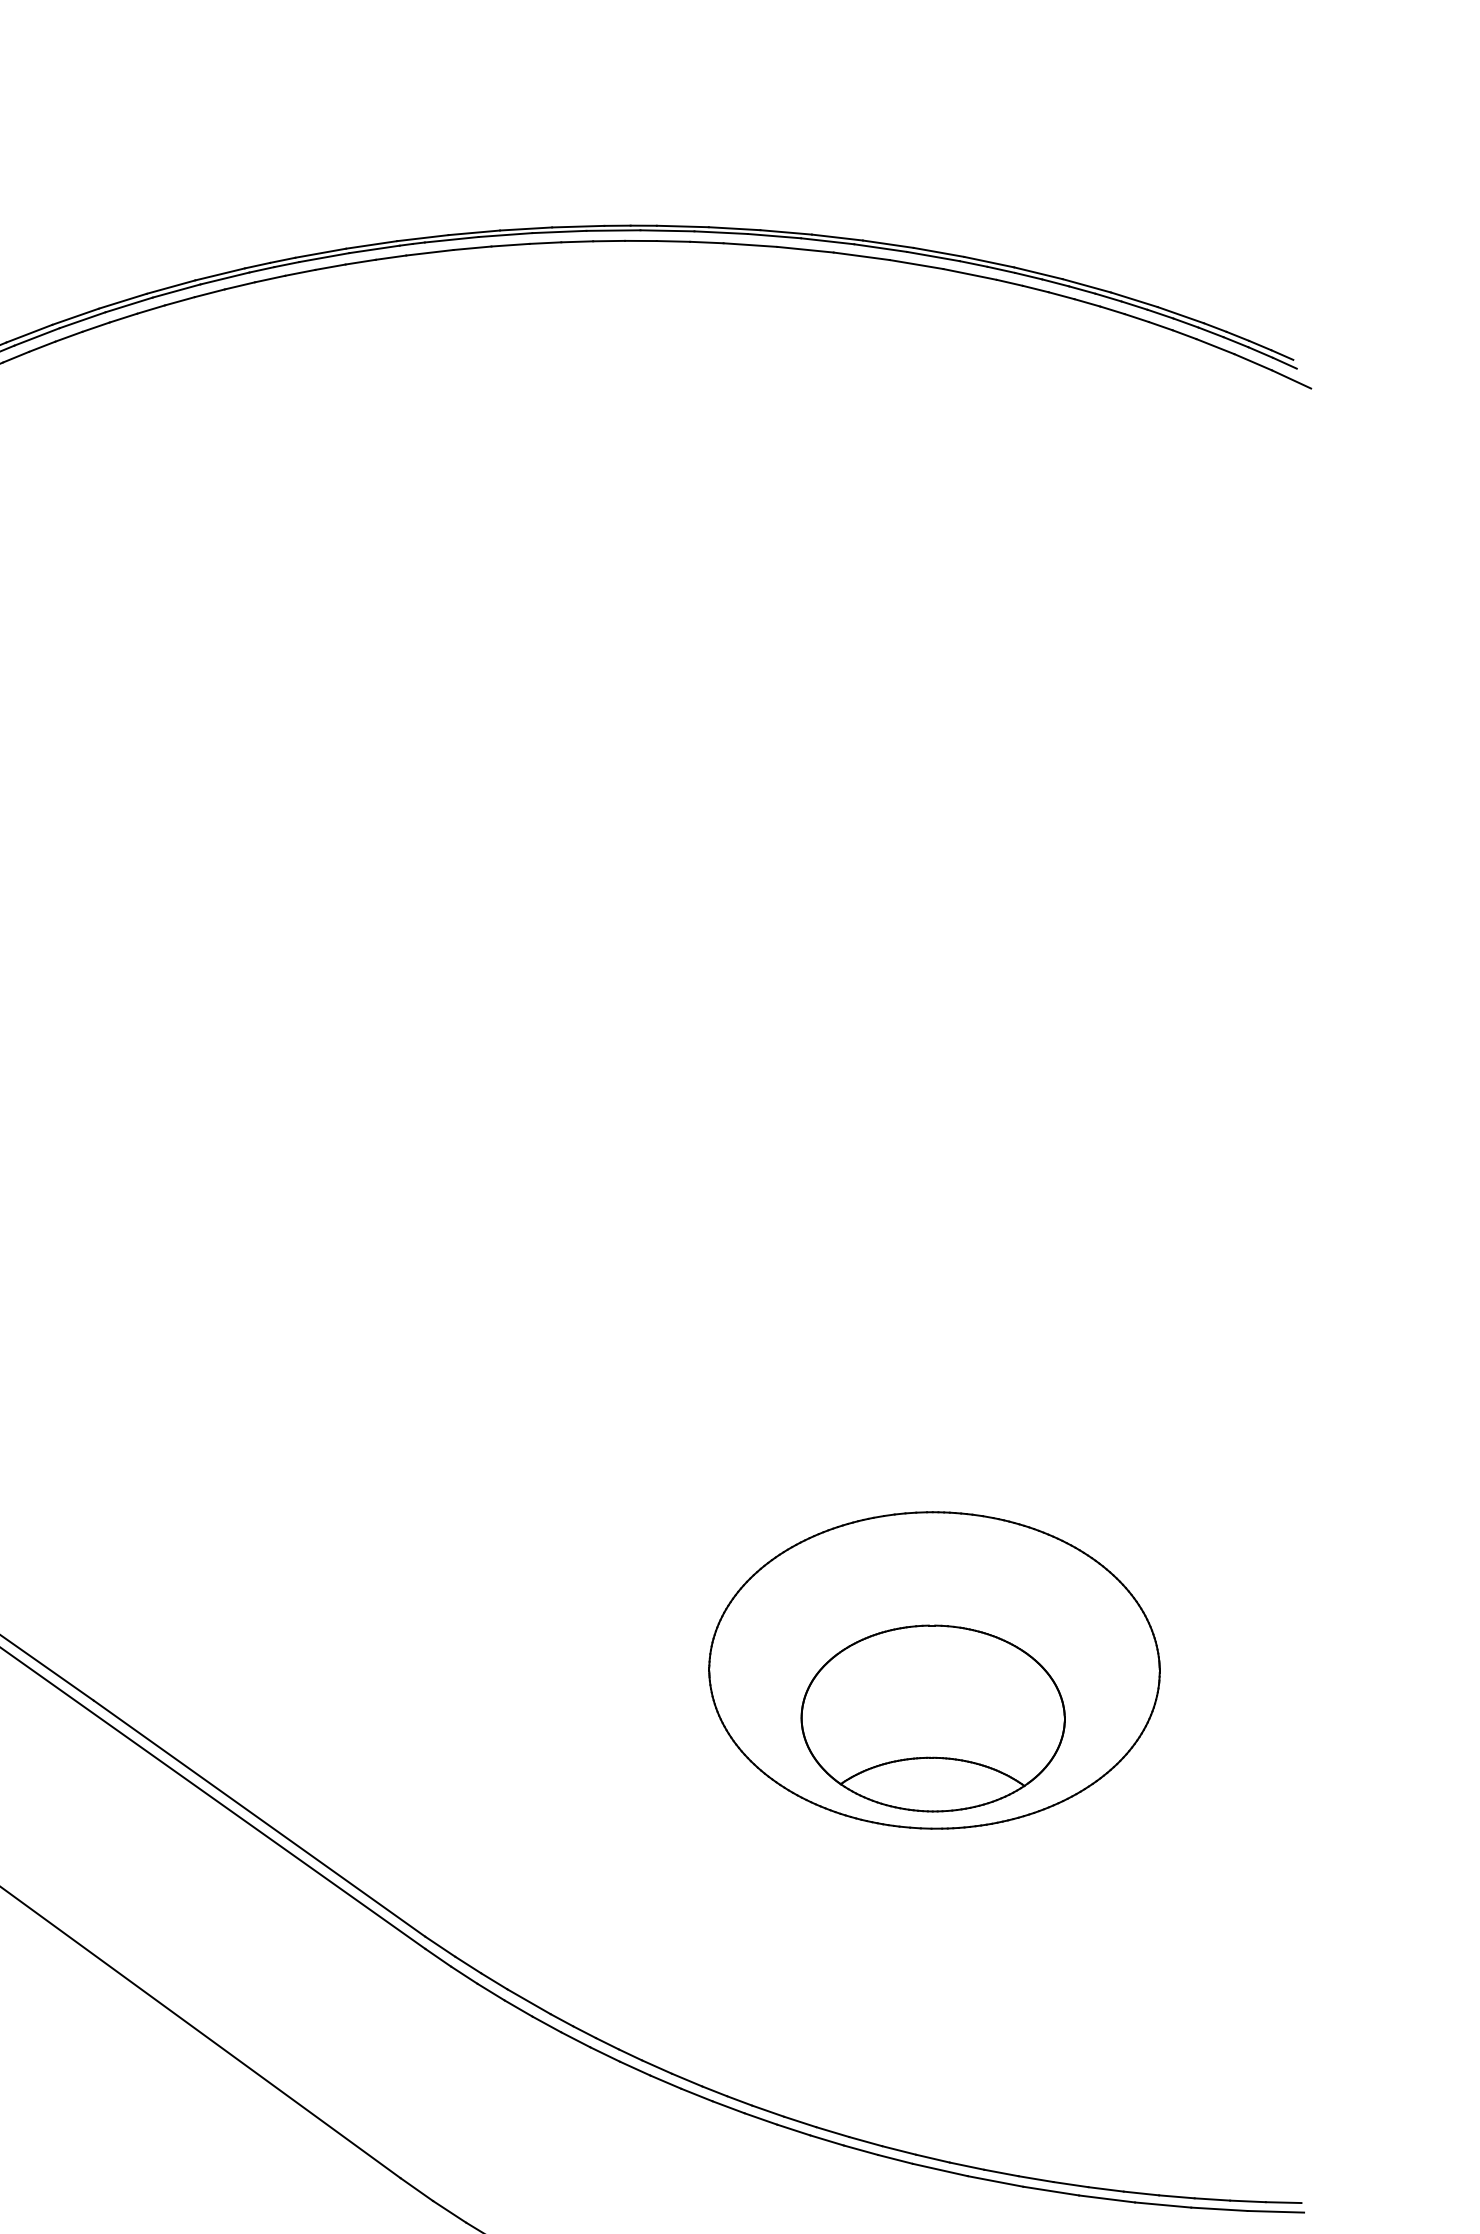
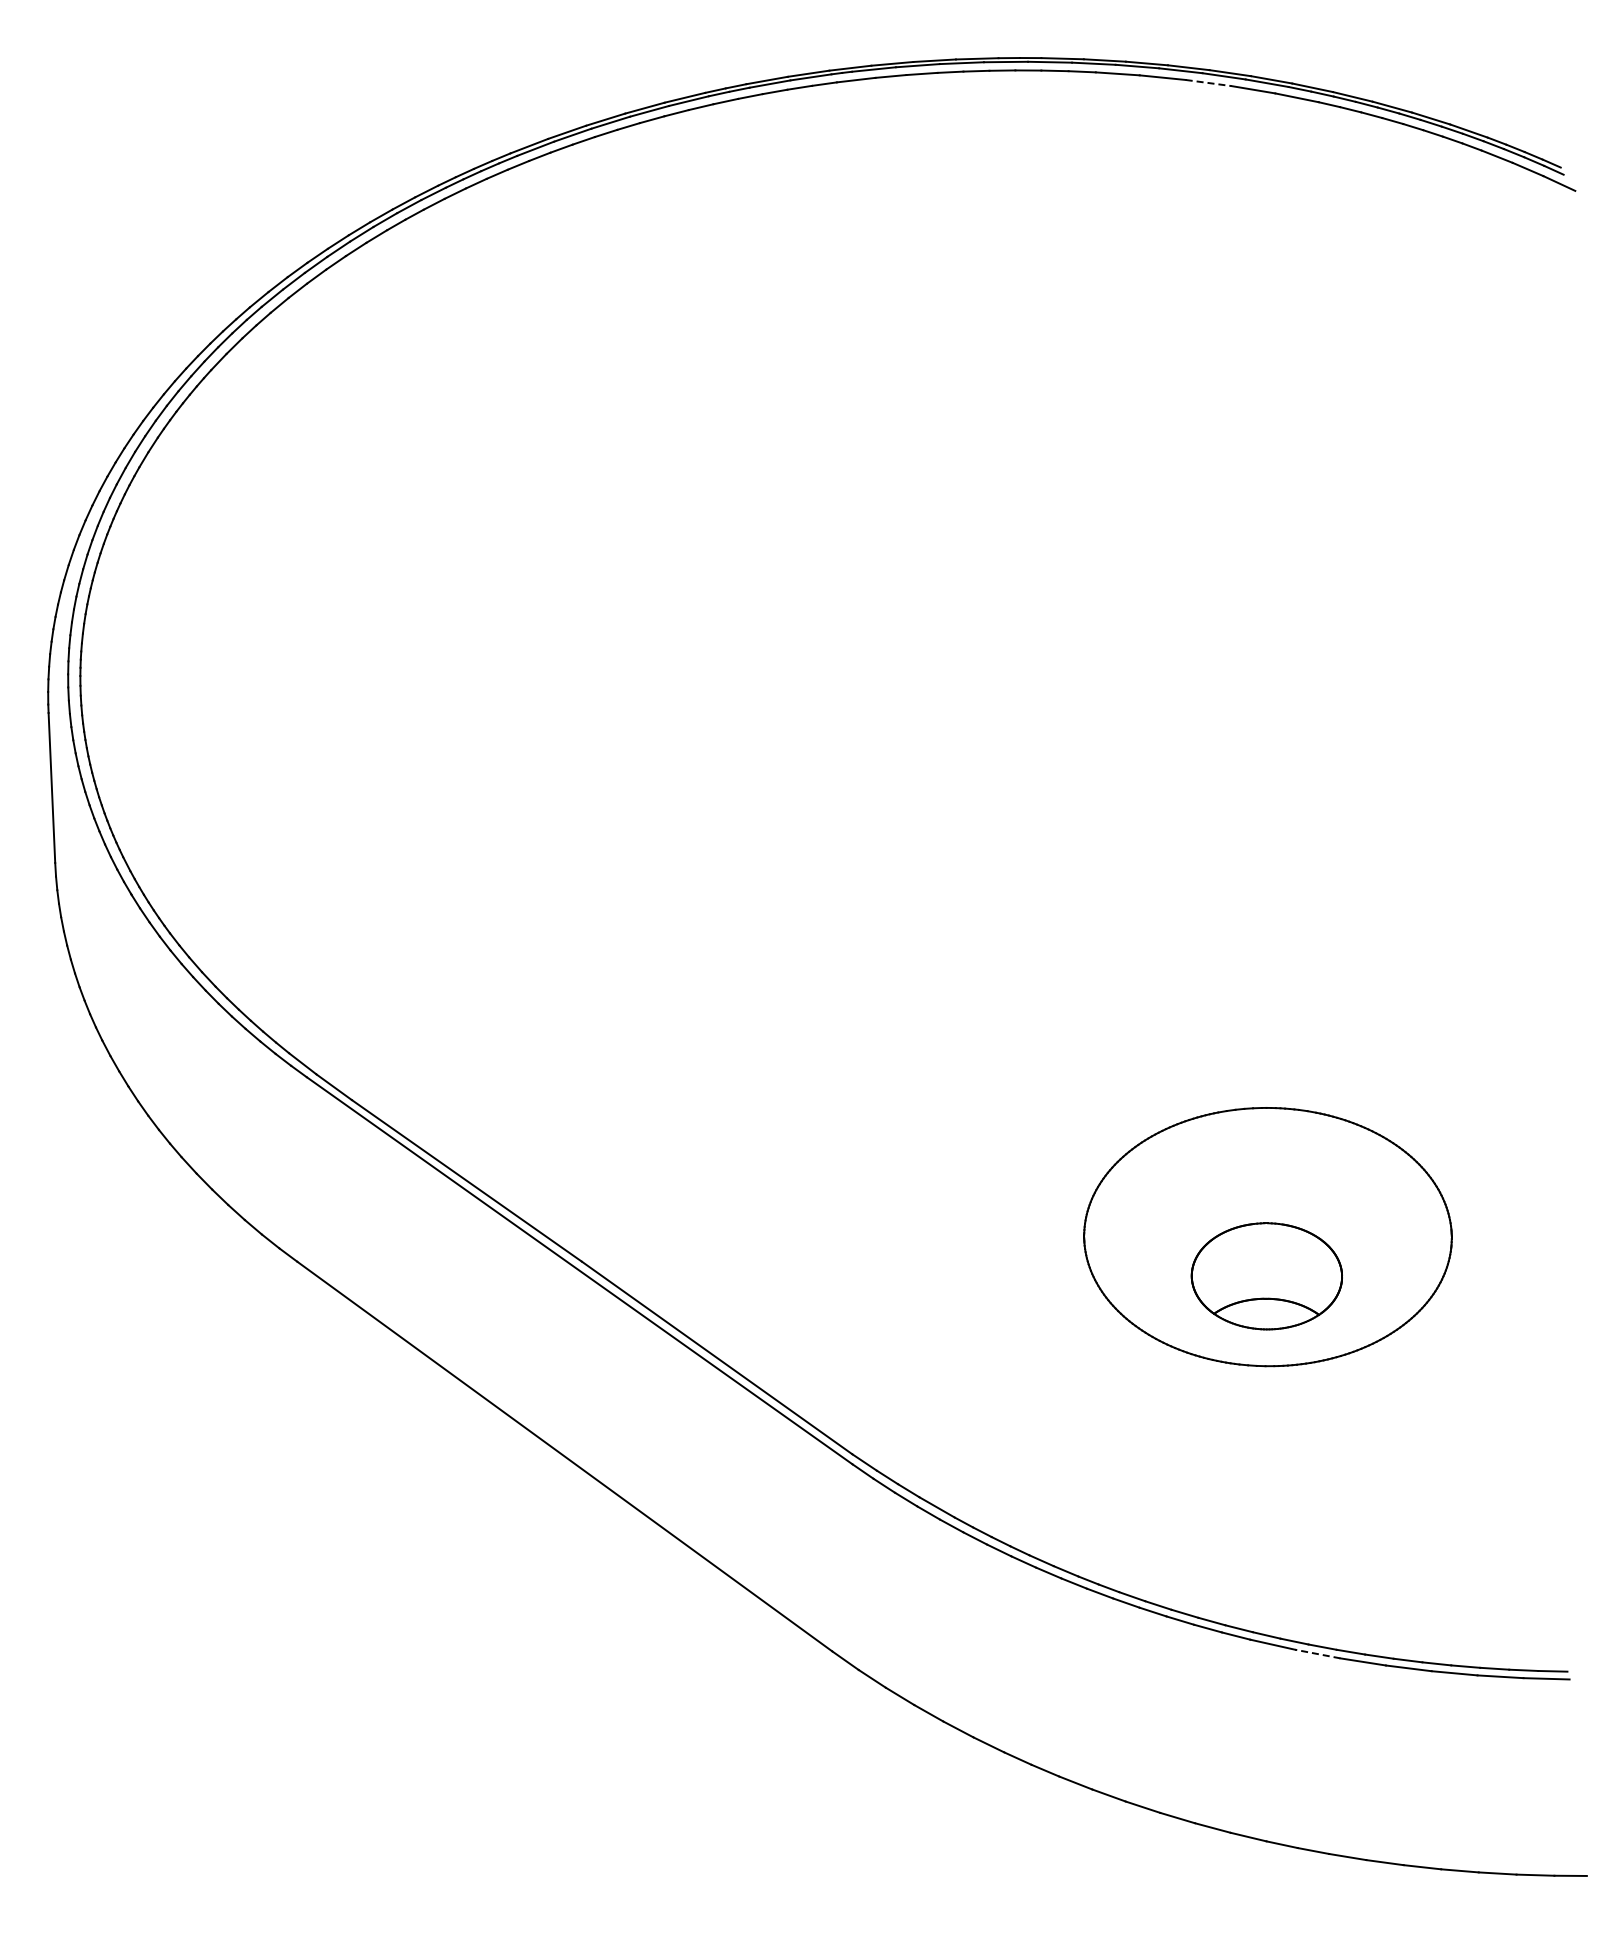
line: (862, 256) -> (1209, 83), solid -> dashed
part: (932, 1718) -> (1266, 1276), size x0.7
line: (995, 2180) -> (1317, 1653), solid -> dashed

